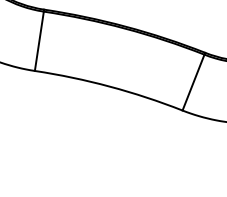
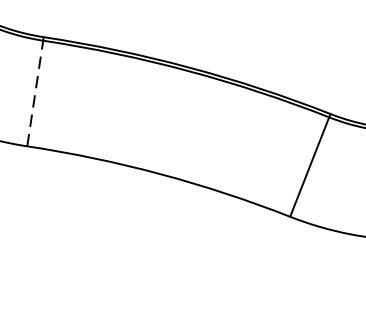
line: (39, 40) -> (35, 92), solid -> dashed

